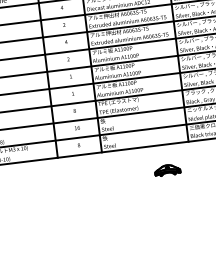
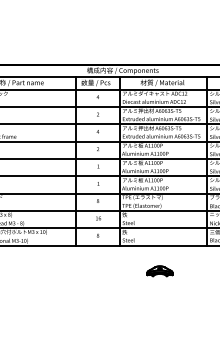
part: (167, 170) -> (159, 271), moved

